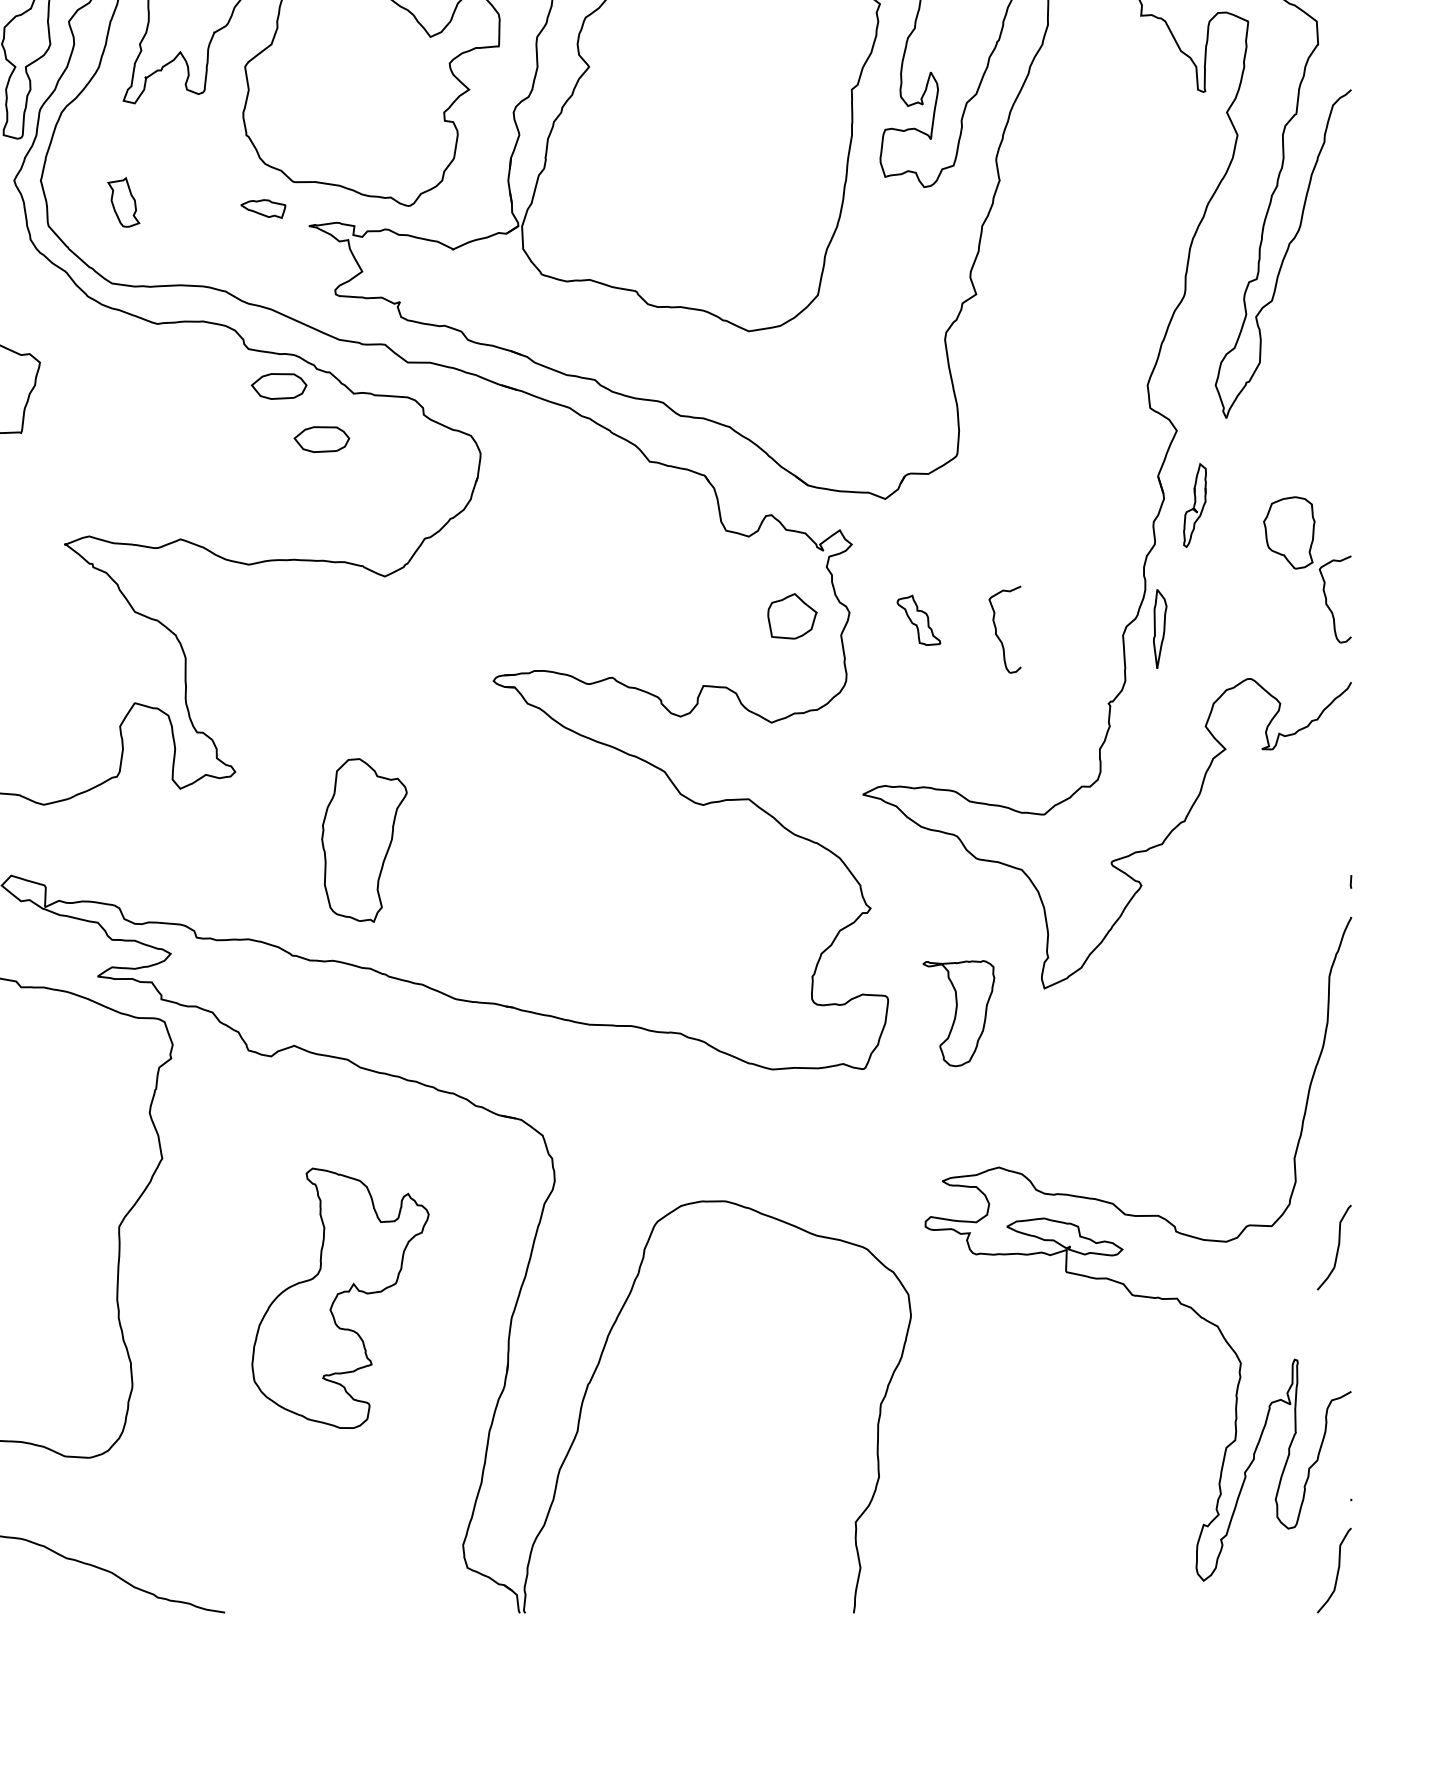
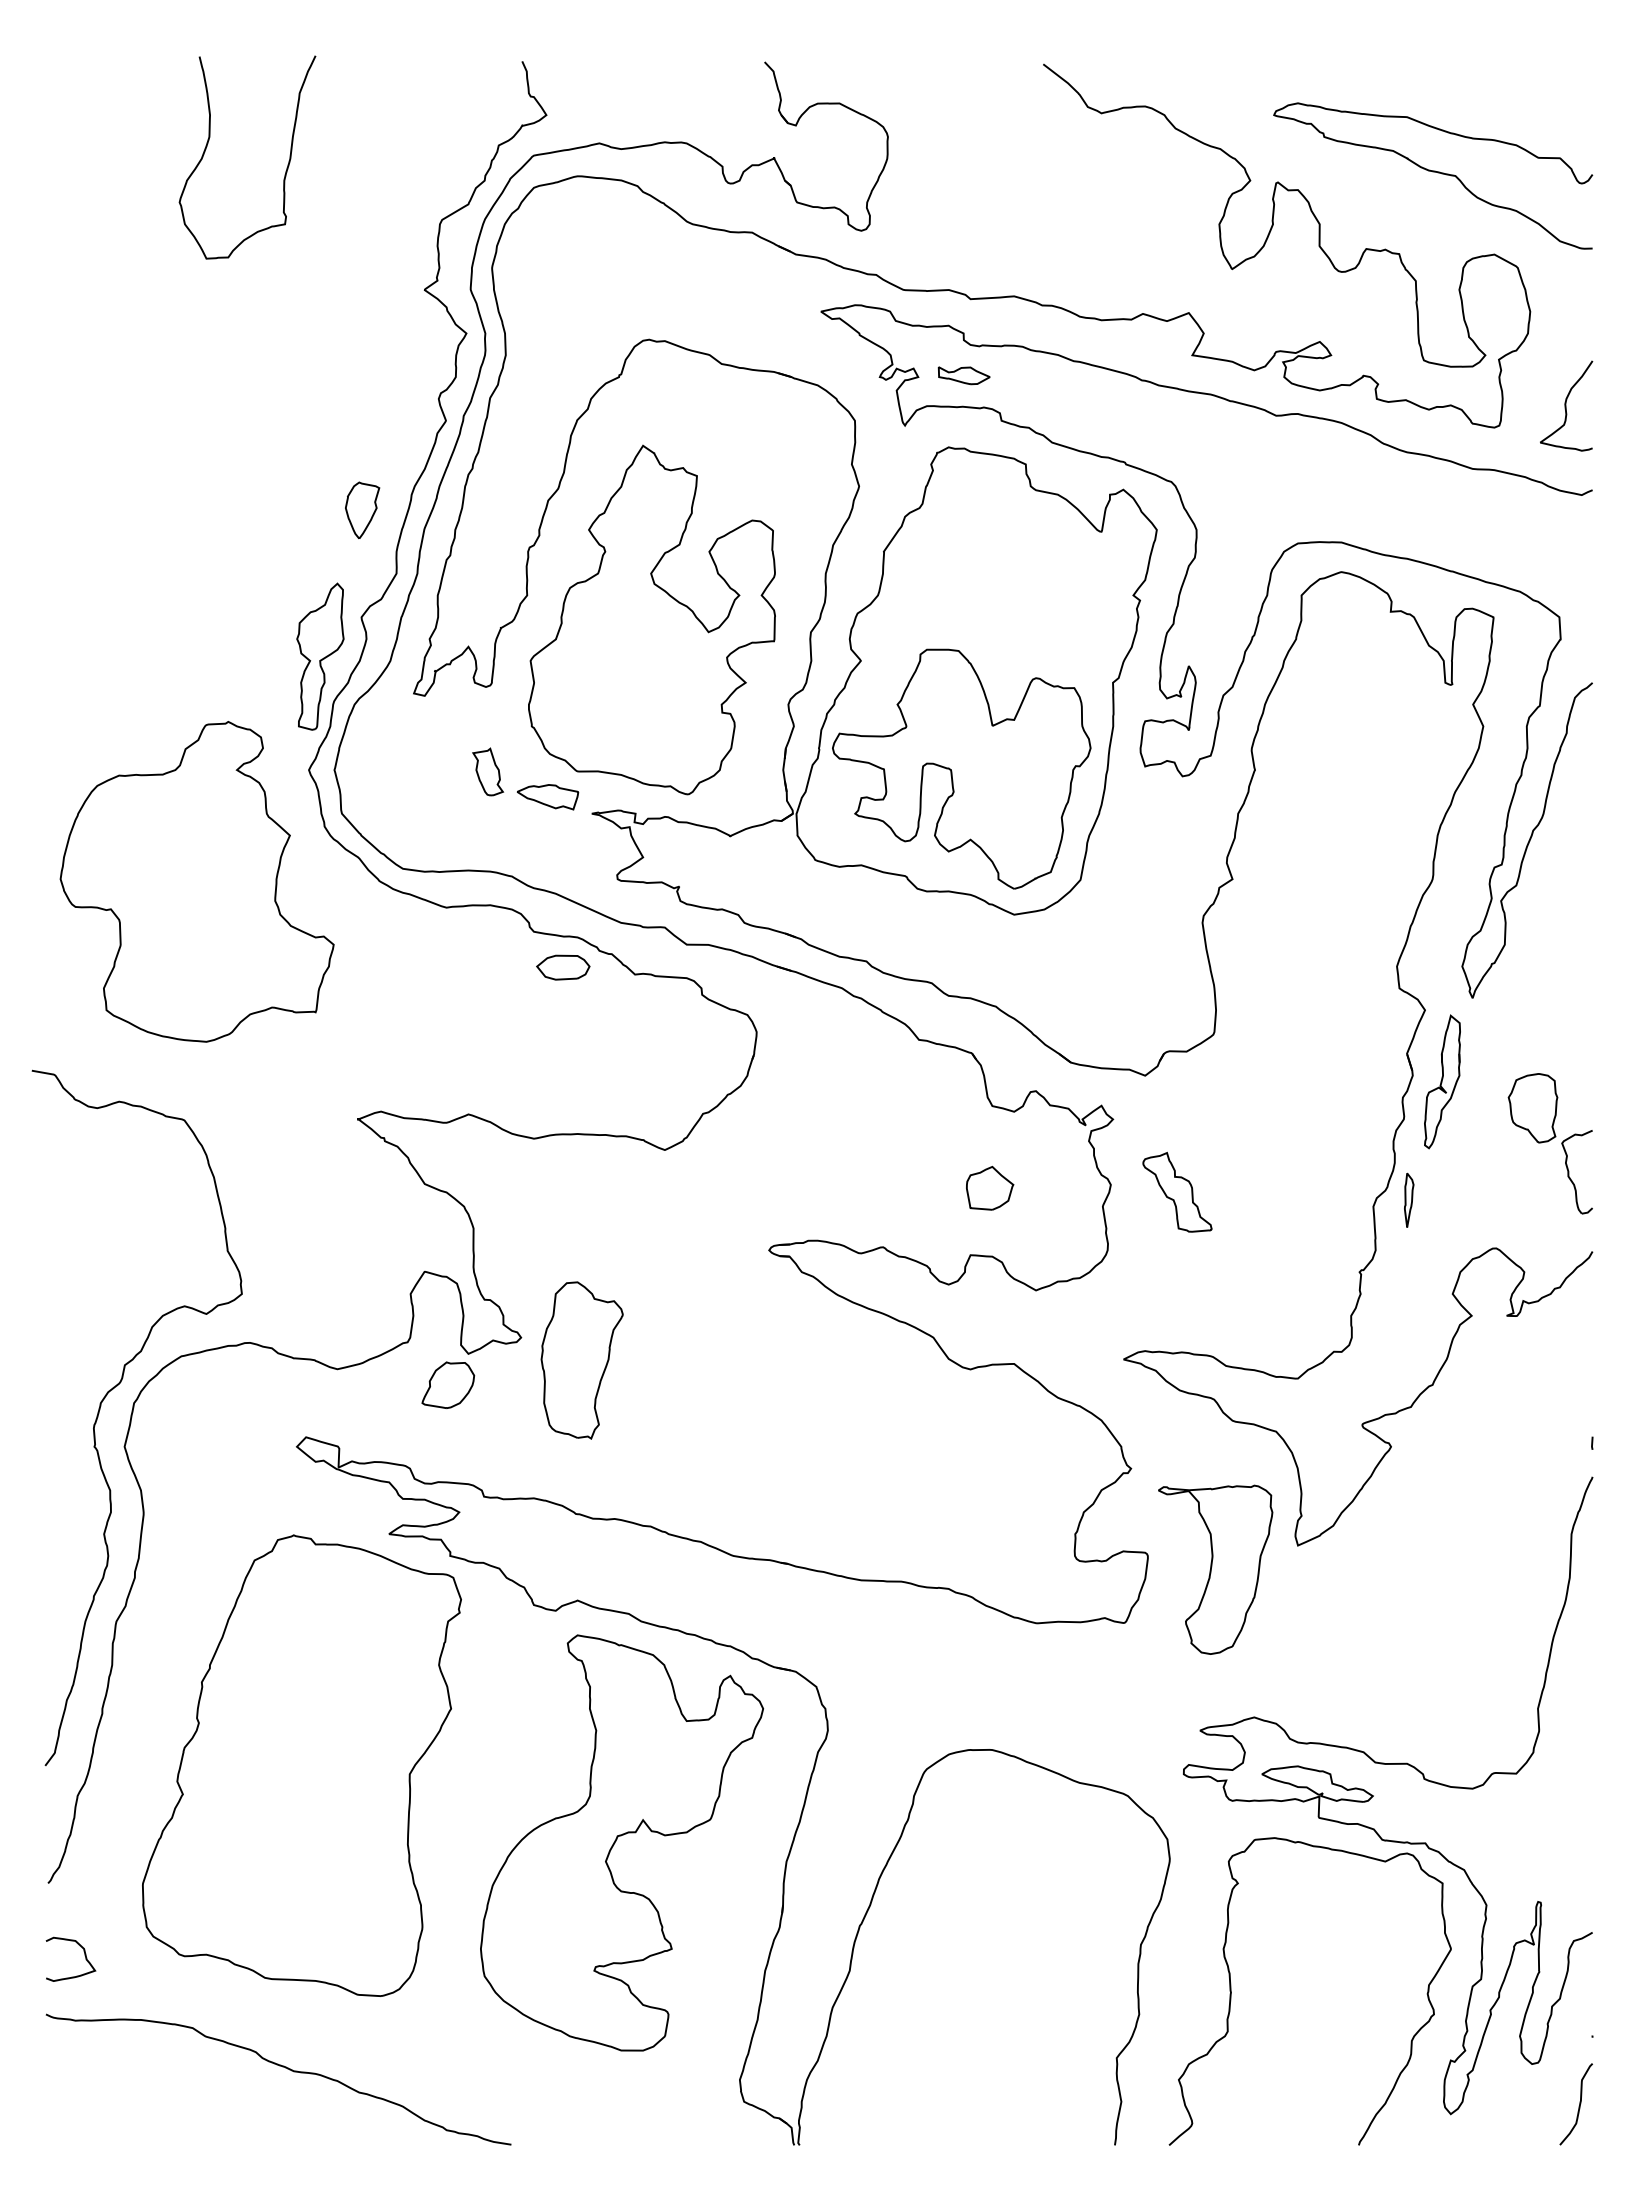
part: (693, 179) -> (961, 768), added
part: (124, 201) -> (488, 771), moved
part: (263, 209) -> (548, 797), size x1.43
part: (322, 439) -> (604, 1018), removed
part: (1195, 505) -> (1442, 1081), size x1.67
part: (792, 616) -> (990, 1188), moved
part: (918, 619) -> (1177, 1191), size x1.67
part: (1160, 627) -> (1409, 1199), size x0.71
part: (997, 630) -> (1252, 1201), removed
part: (159, 820) -> (448, 1384), added
part: (363, 840) -> (581, 1360), moved
part: (958, 1013) -> (1215, 1569), size x1.67
curve: (1336, 1249) -> (1578, 1796), removed
part: (340, 1297) -> (622, 1842), size x1.67
curve: (975, 1453) -> (1231, 1991), added

